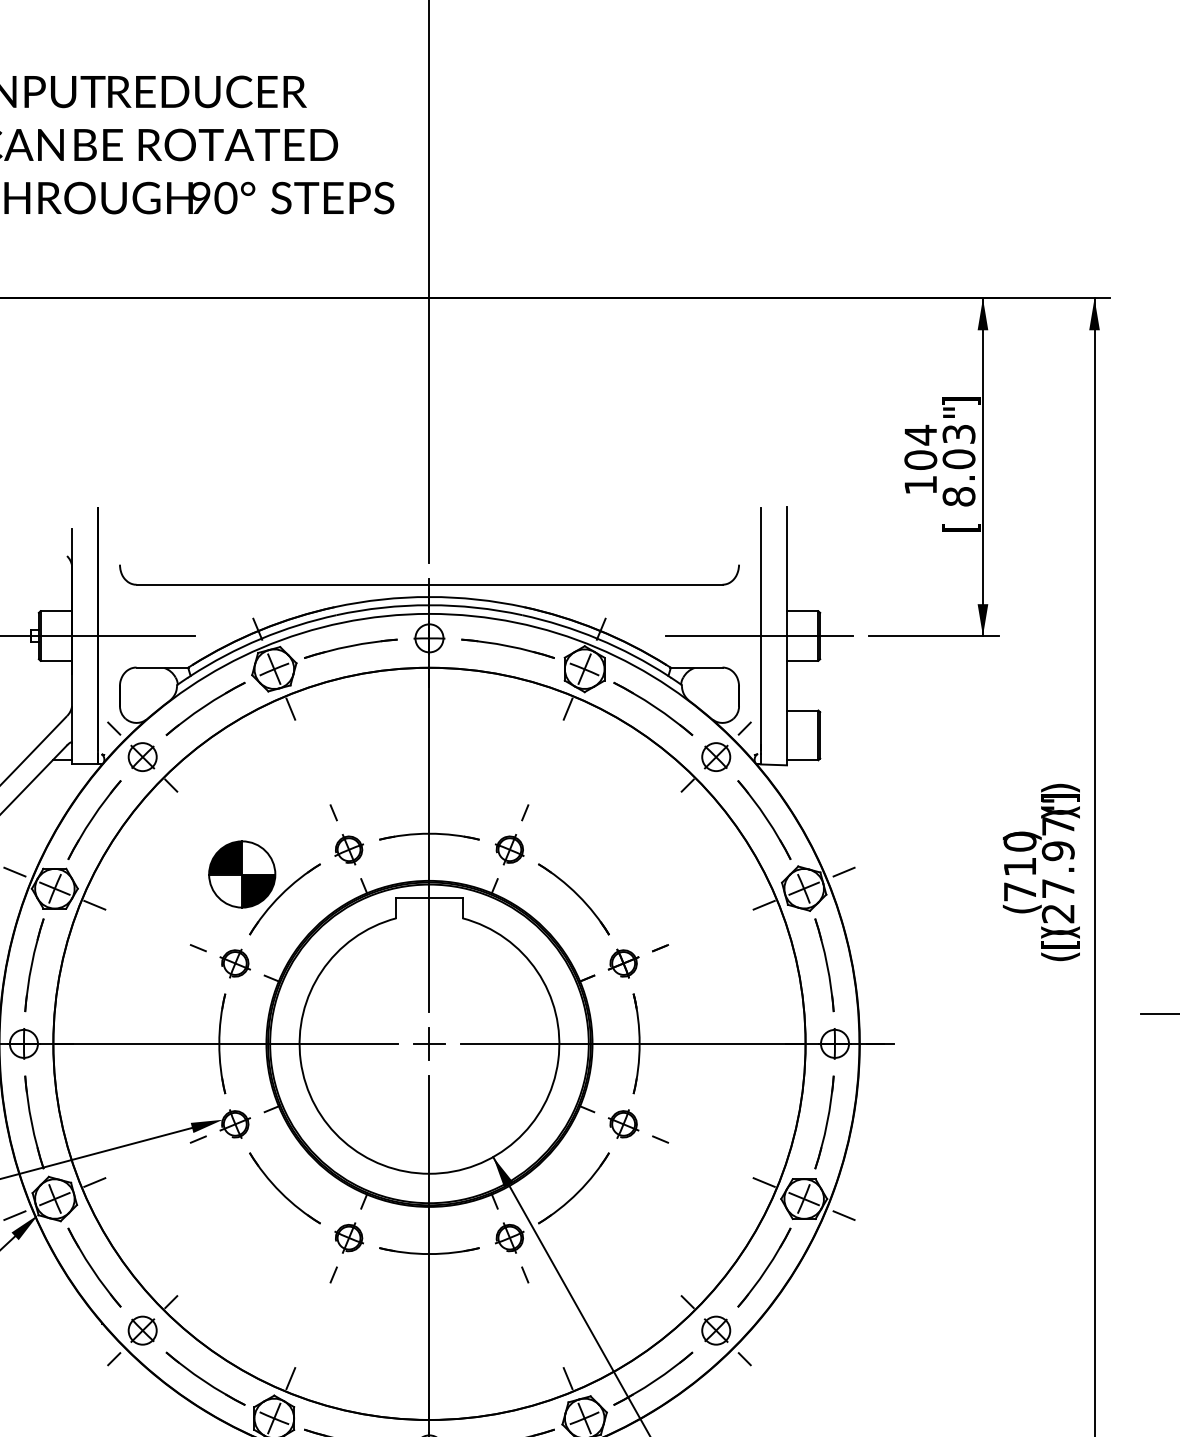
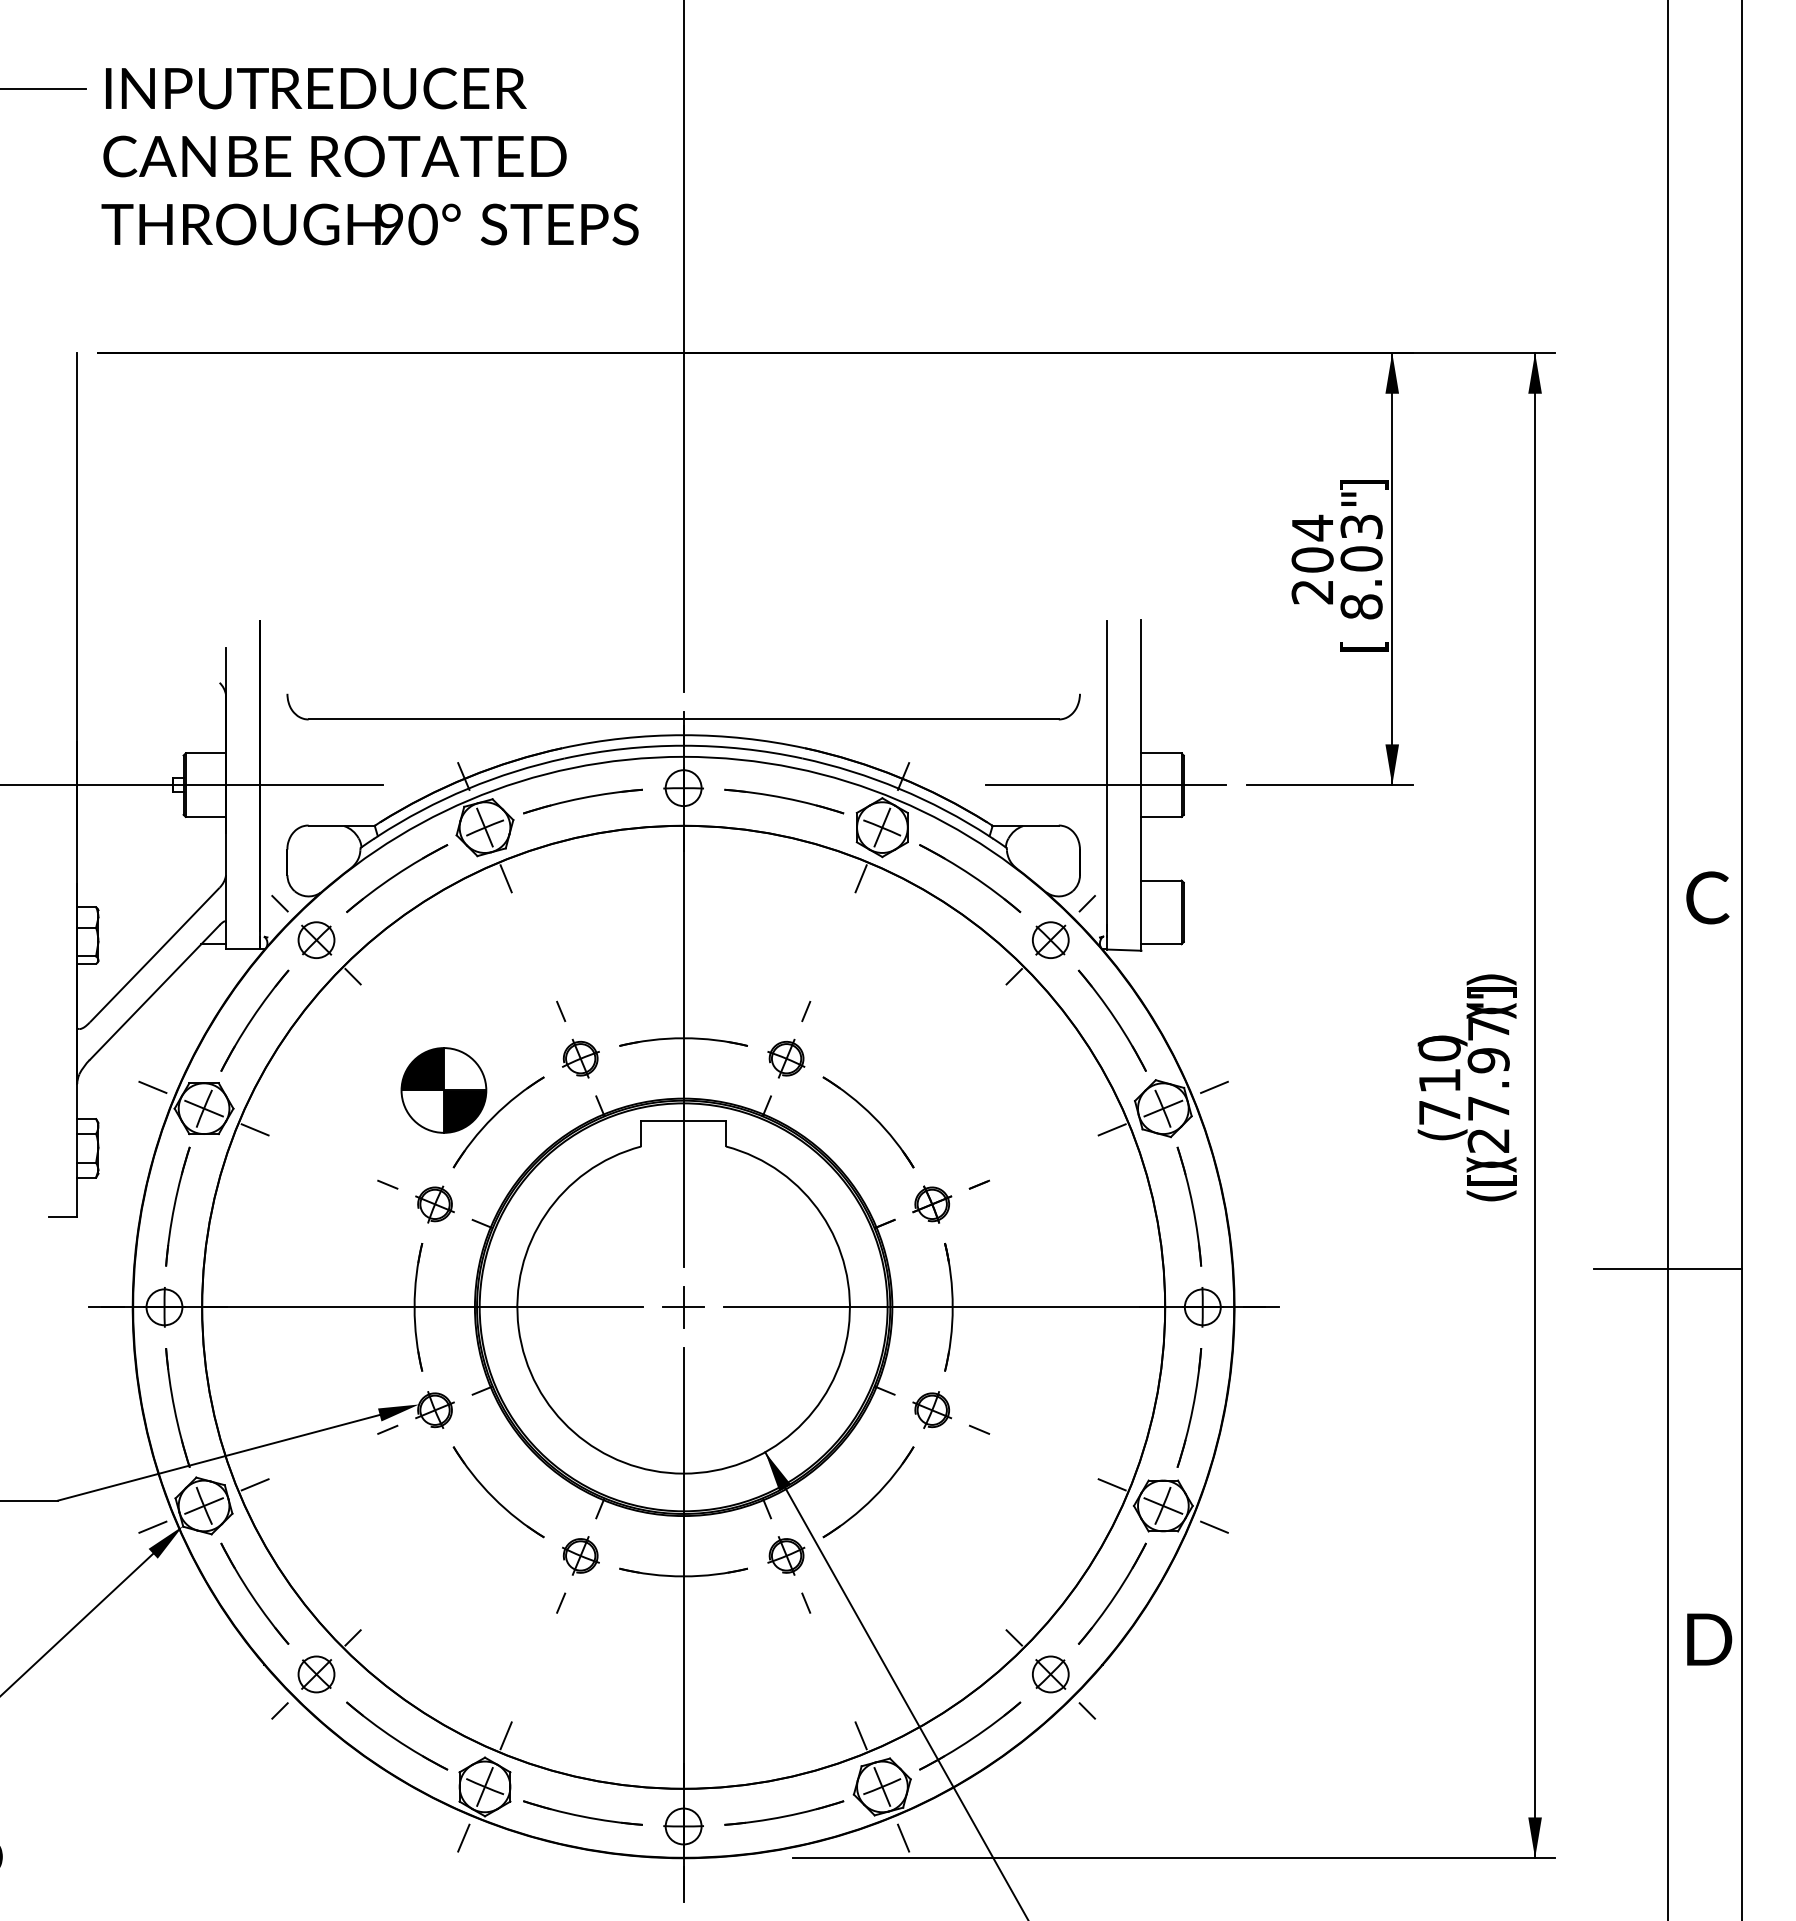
text: (919, 485) -> (1311, 592), 104 -> 204

